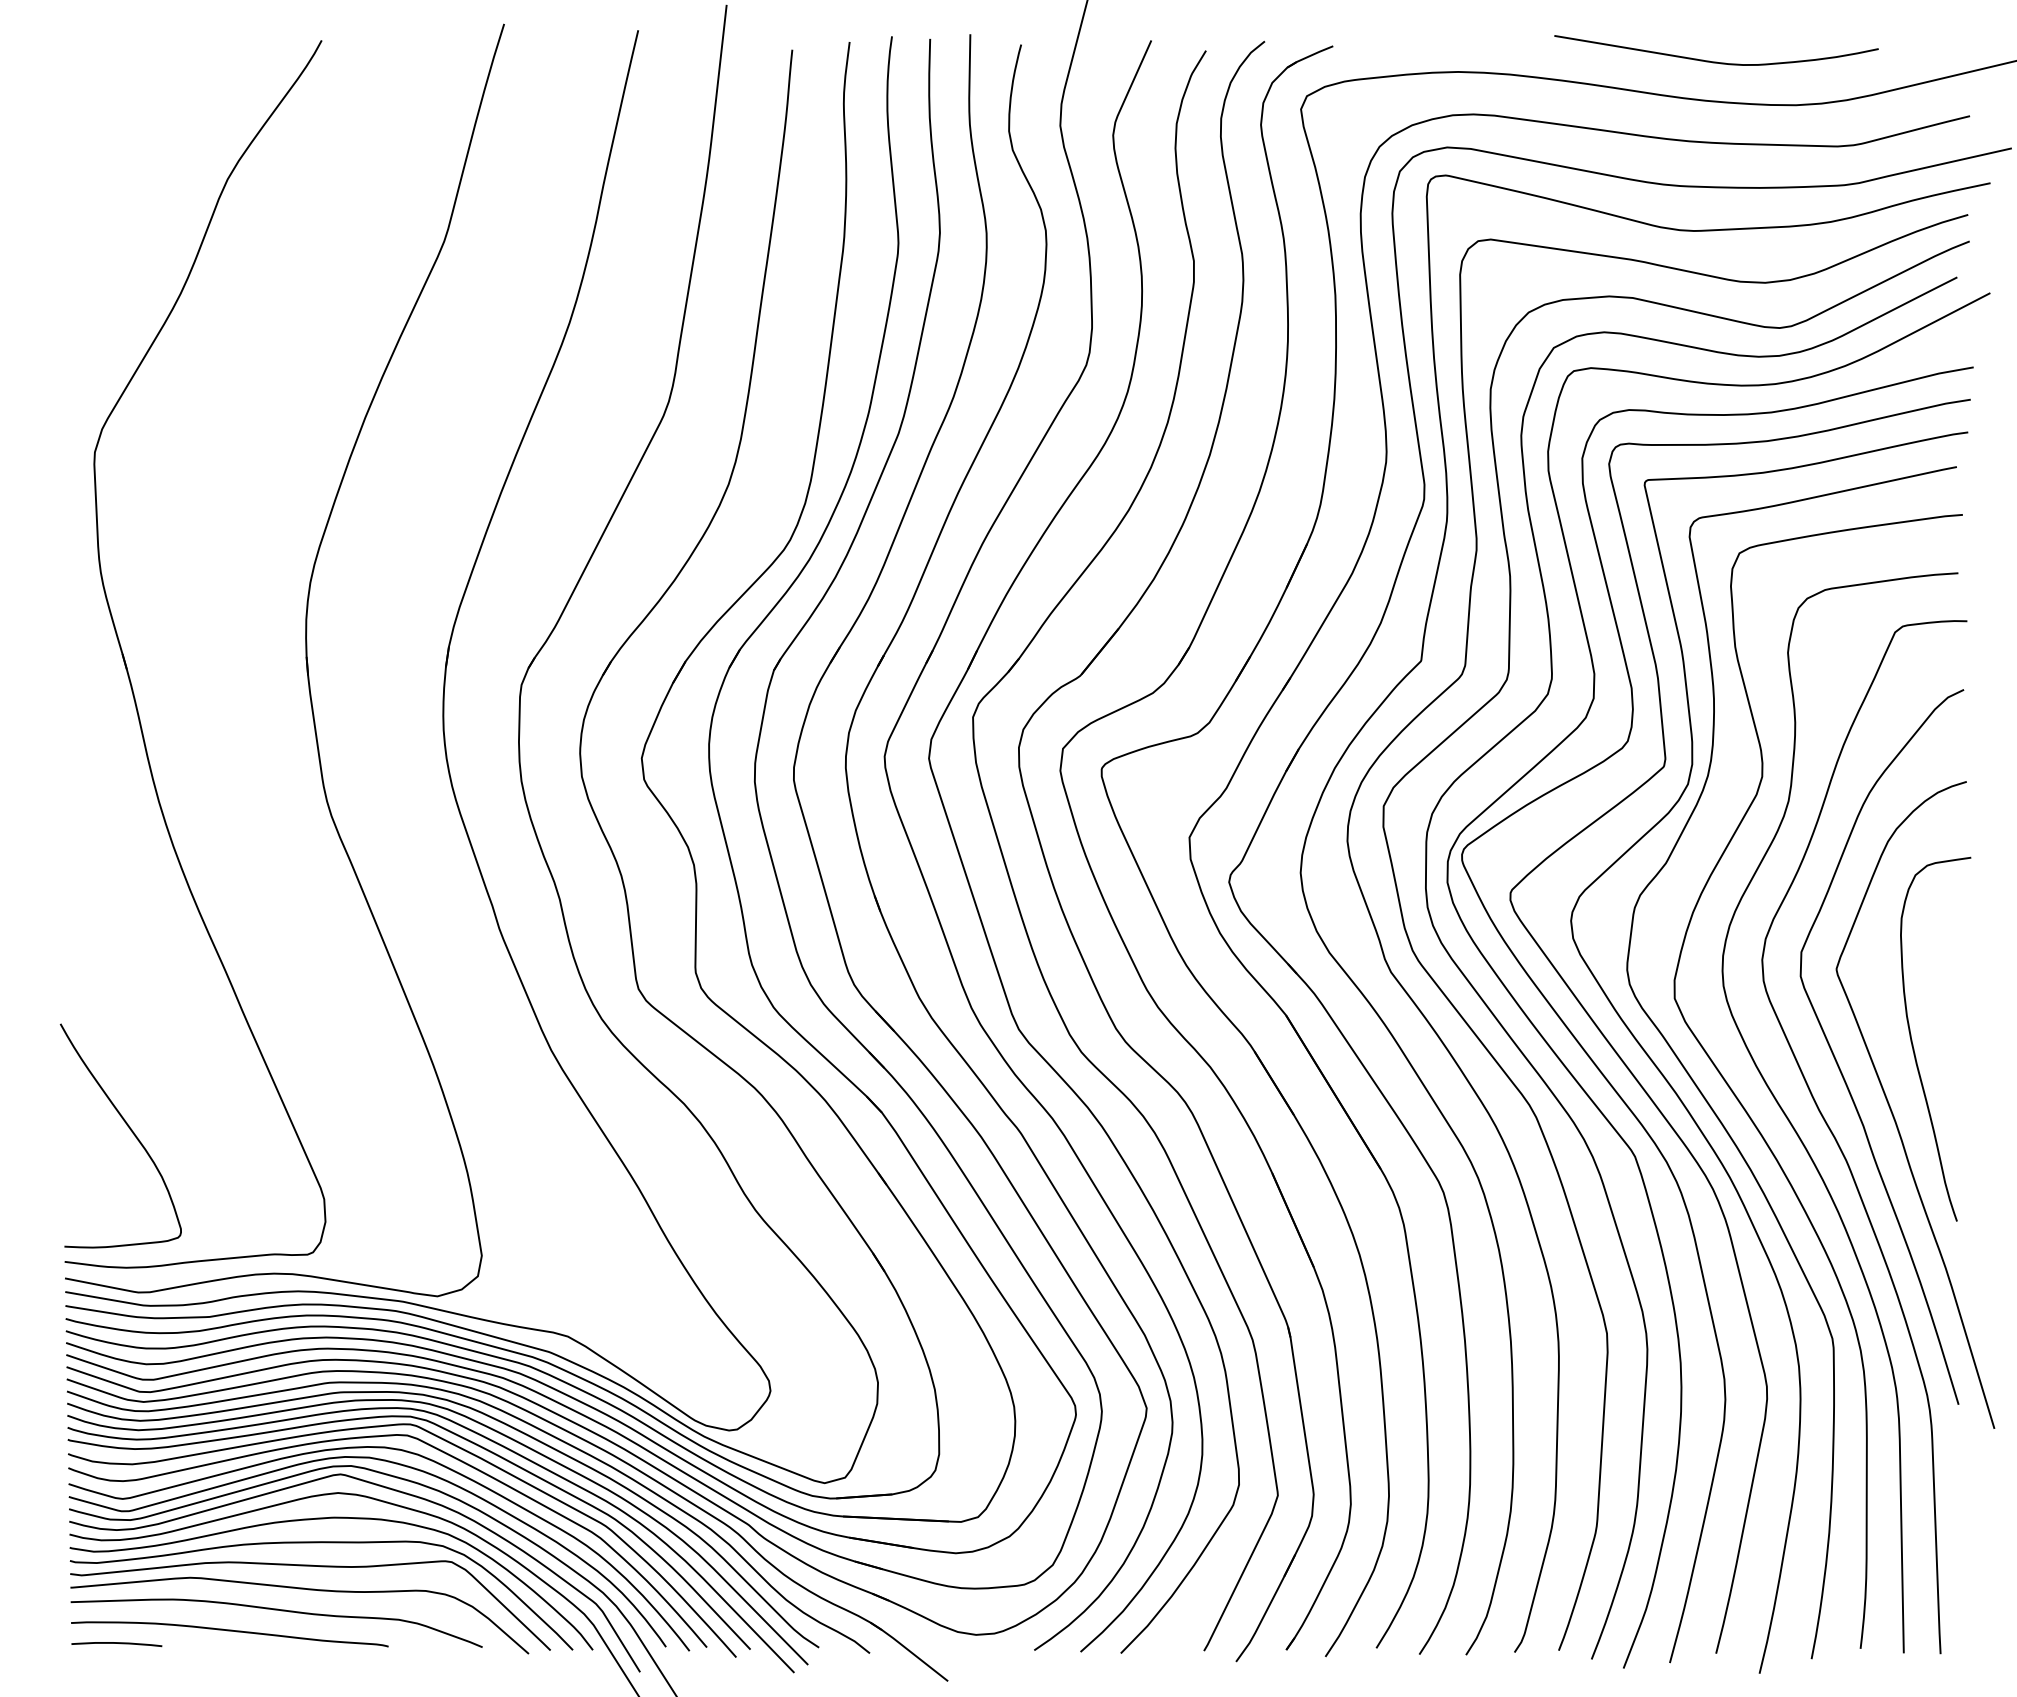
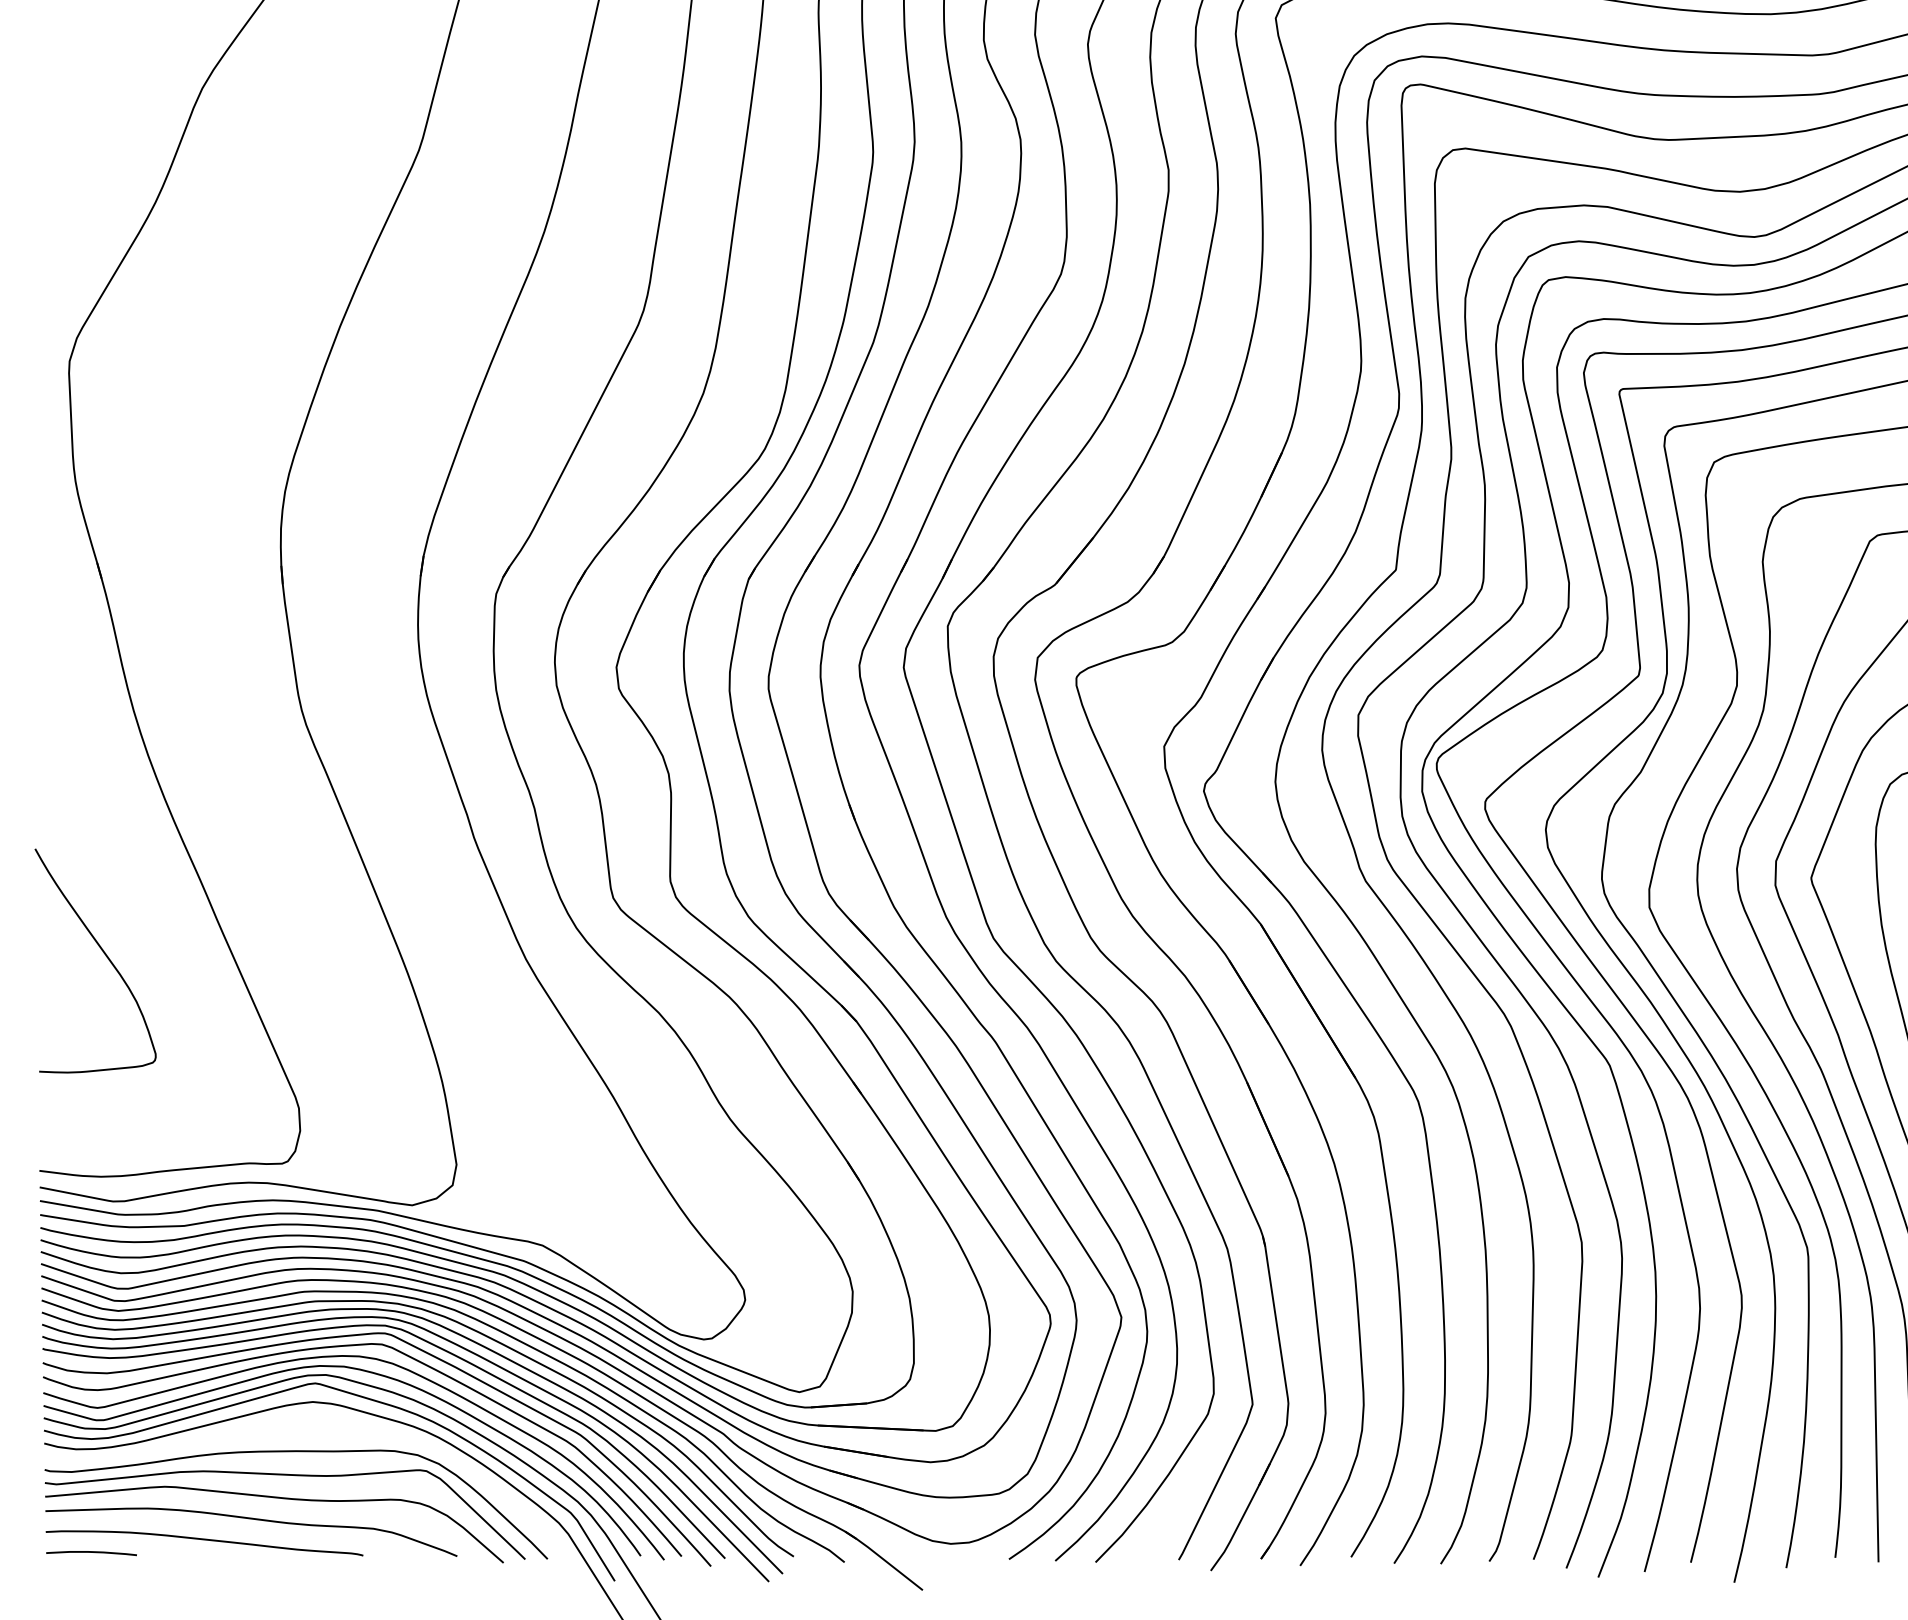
curve: (129, 1129) -> (104, 954), moved
curve: (324, 1519) -> (299, 1428), removed

